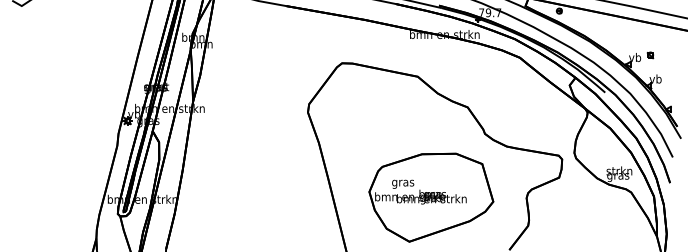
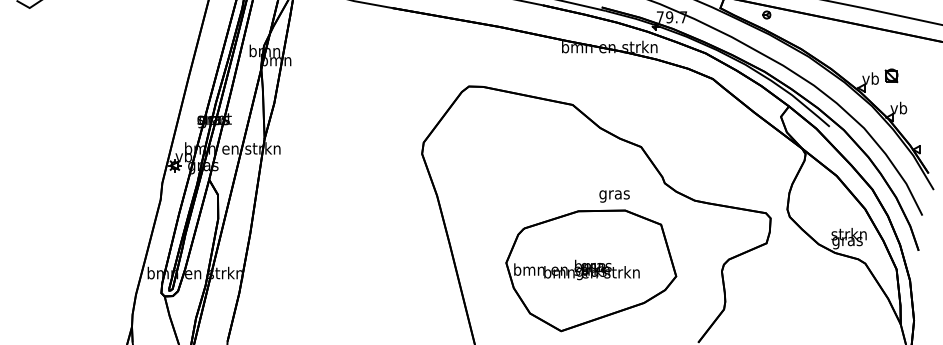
part: (650, 55) -> (891, 75), size x1.6
text: (403, 184) -> (614, 196), moved

